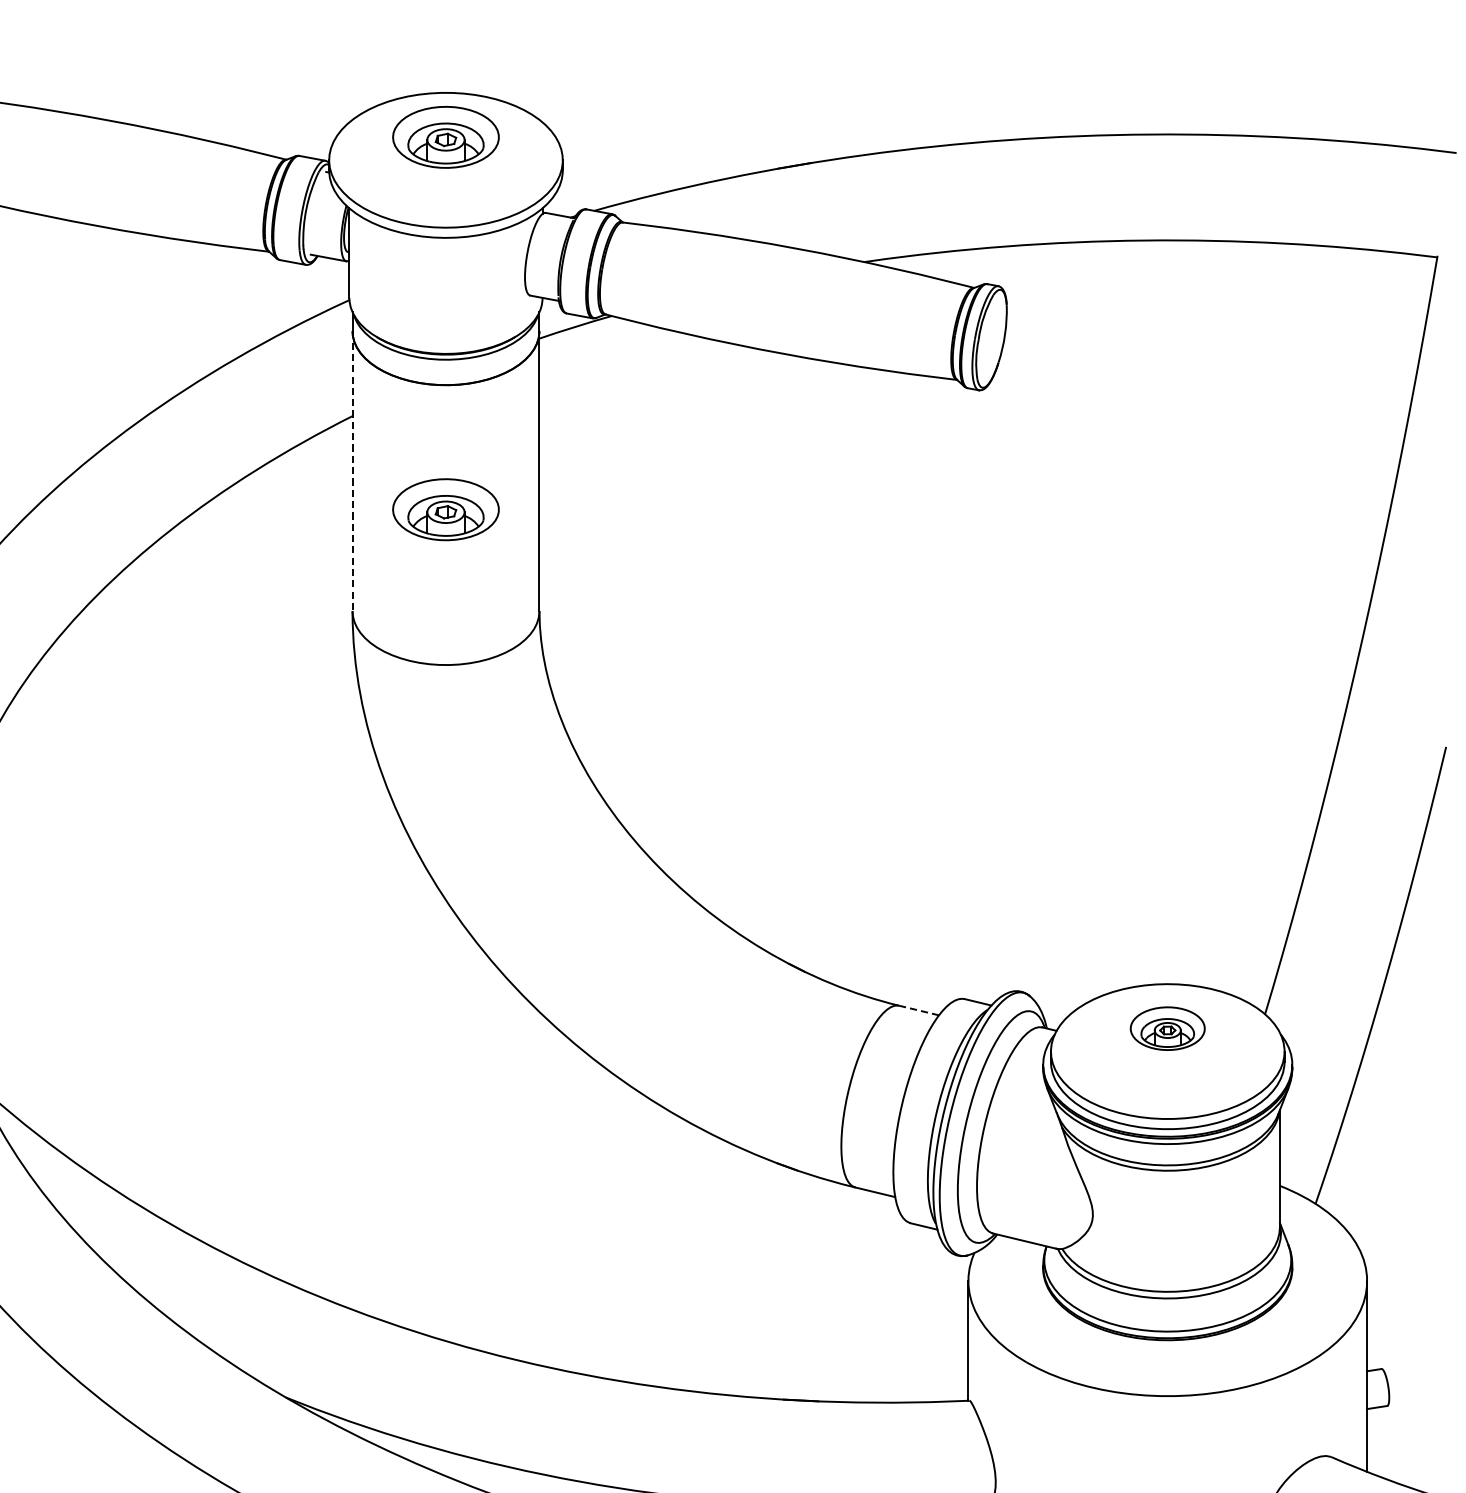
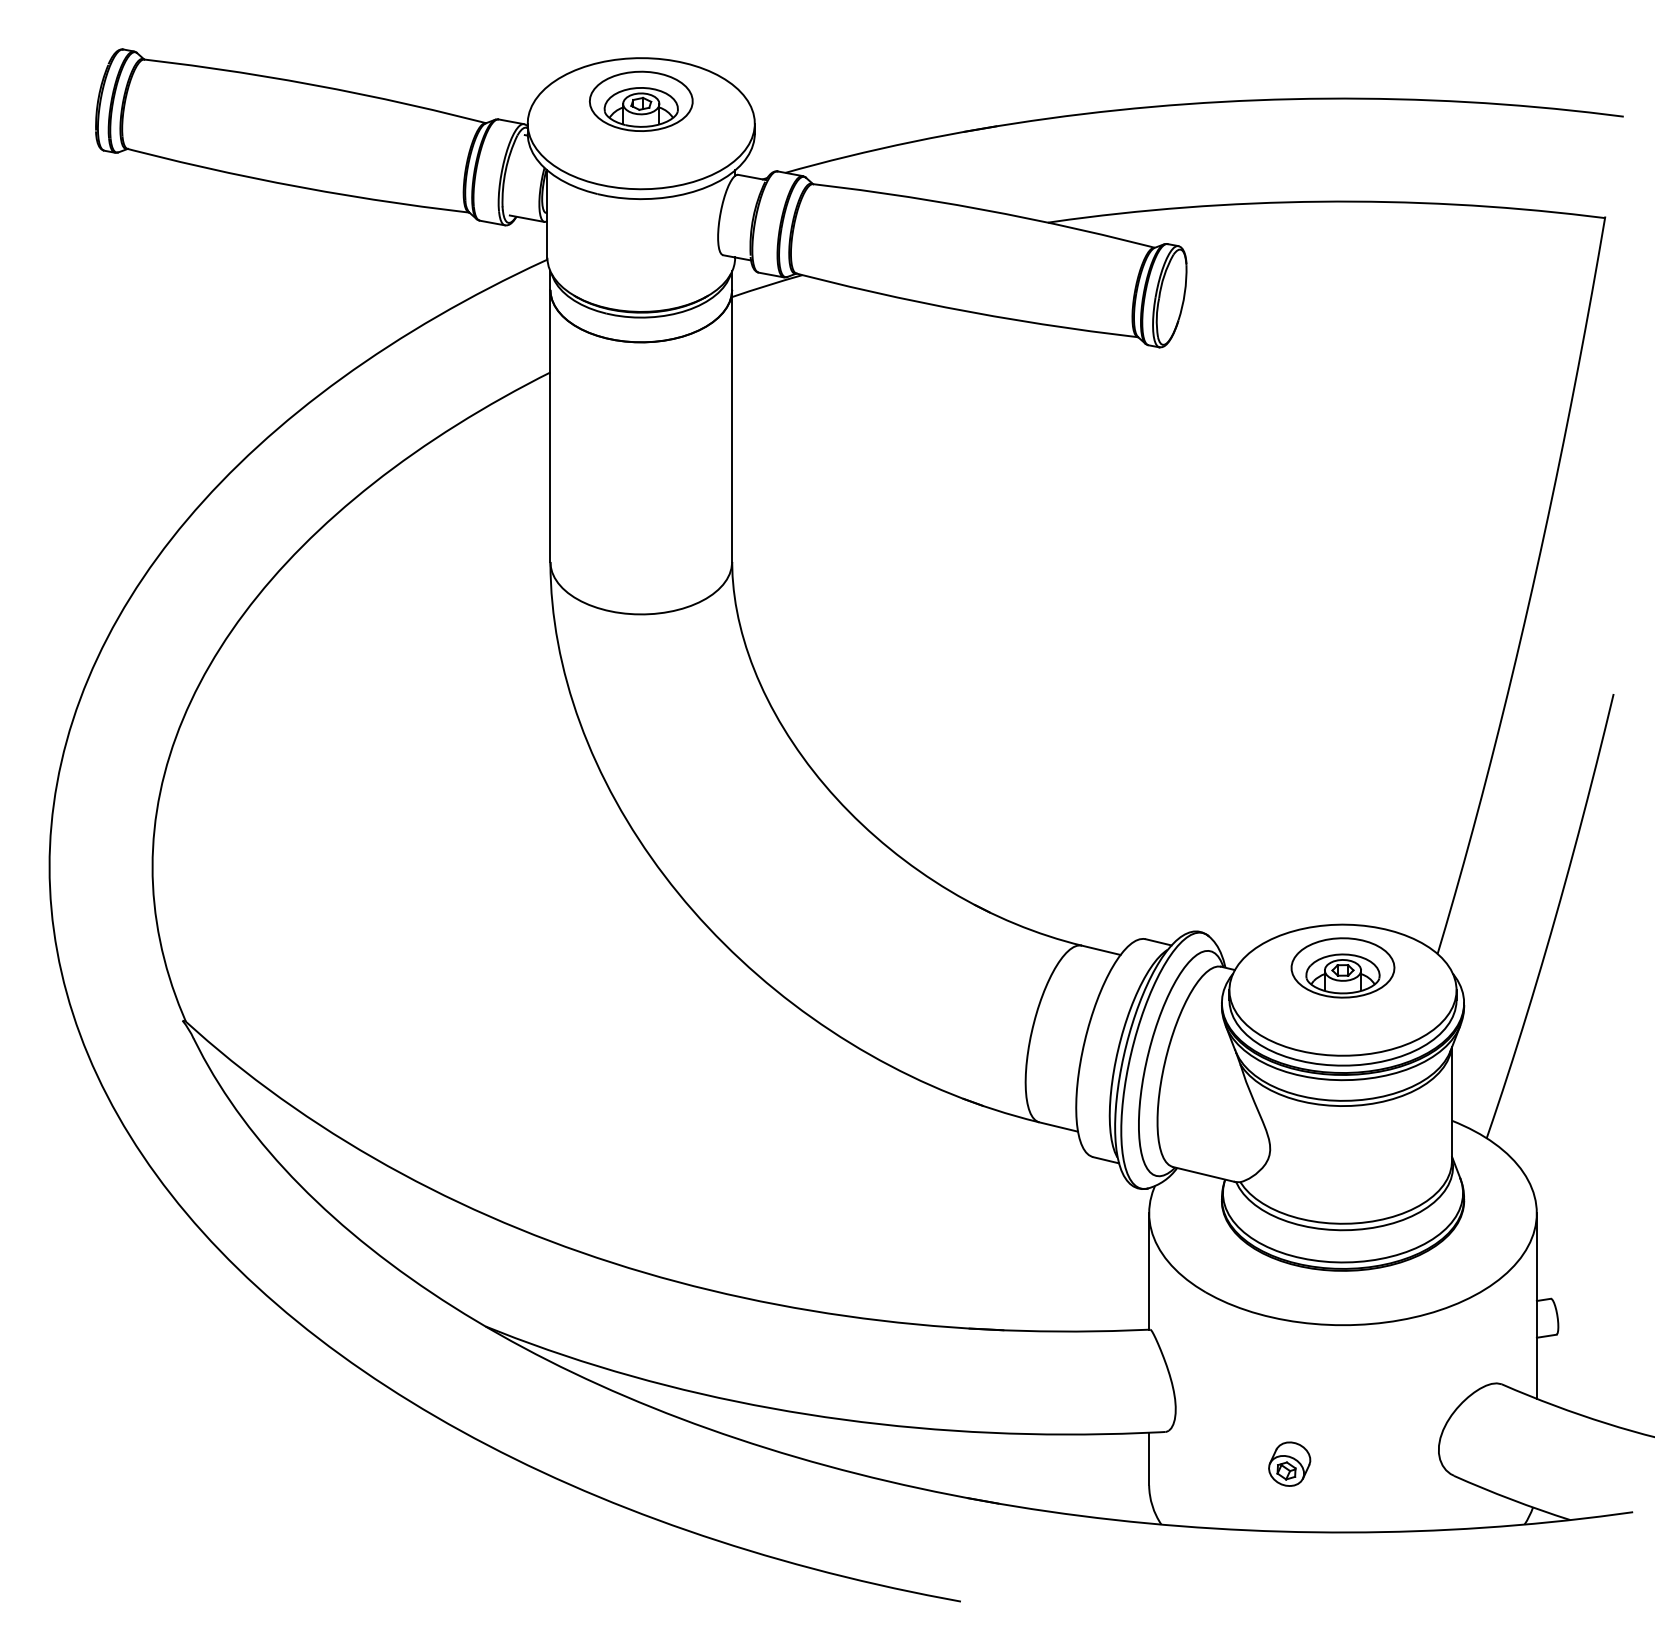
line: (352, 471) -> (550, 426), dashed -> solid
part: (445, 508) -> (640, 462), removed
line: (919, 1010) -> (1101, 950), dashed -> solid
part: (1167, 1028) -> (1342, 967), size x1.43

